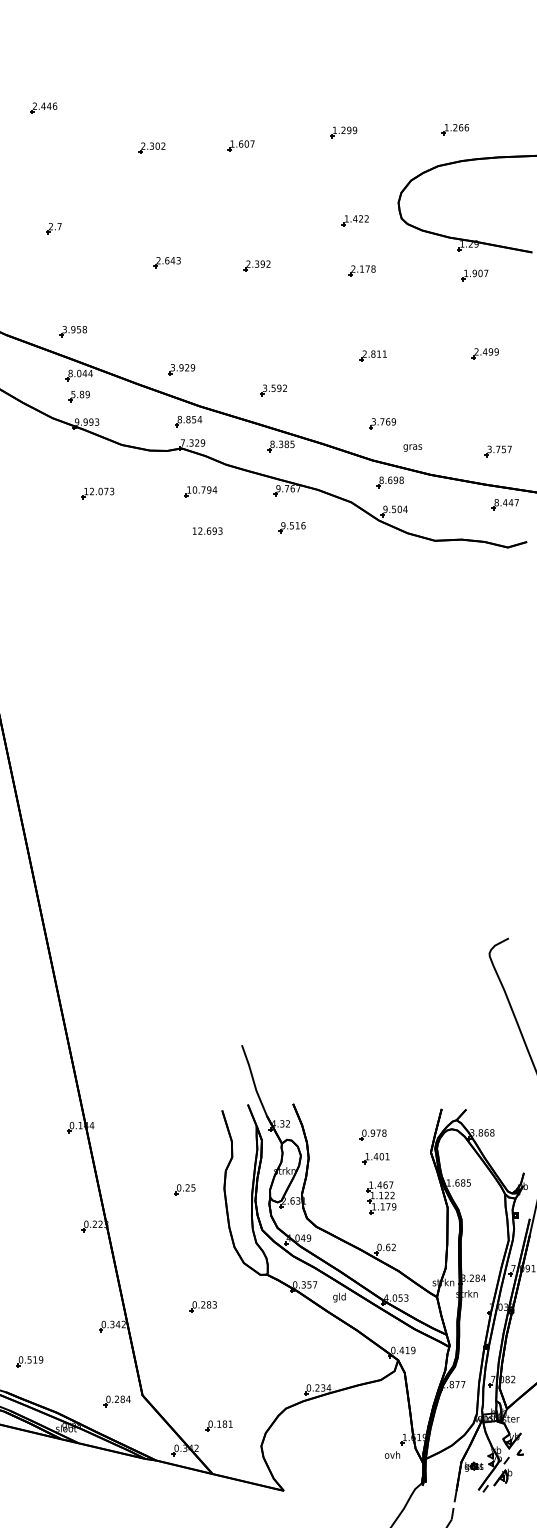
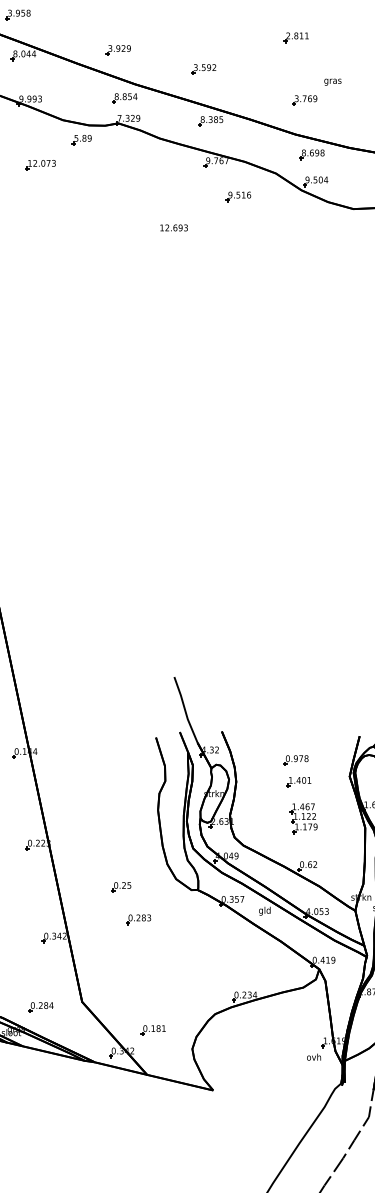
part: (78, 396) -> (81, 140), moved
text: (412, 447) -> (332, 81), moved
part: (200, 491) -> (135, 163), removed
part: (291, 527) -> (237, 196), moved
text: (207, 530) -> (173, 227), moved
part: (184, 1189) -> (121, 886), moved
part: (116, 1401) -> (40, 1007), moved

